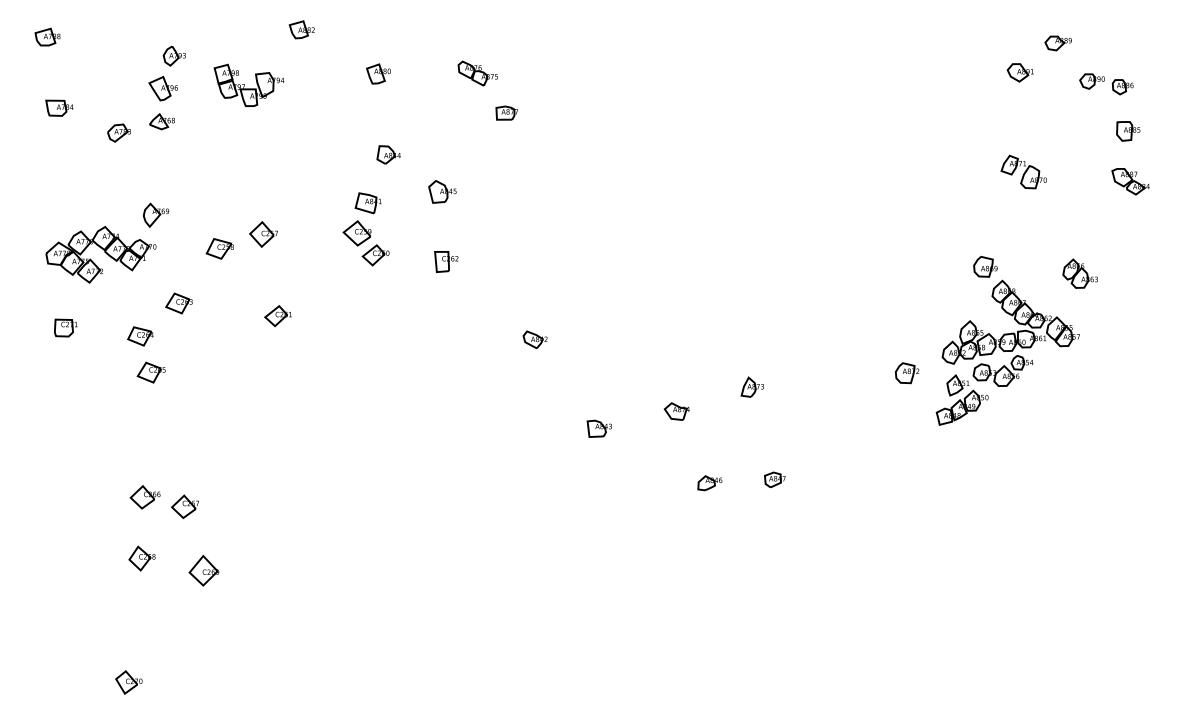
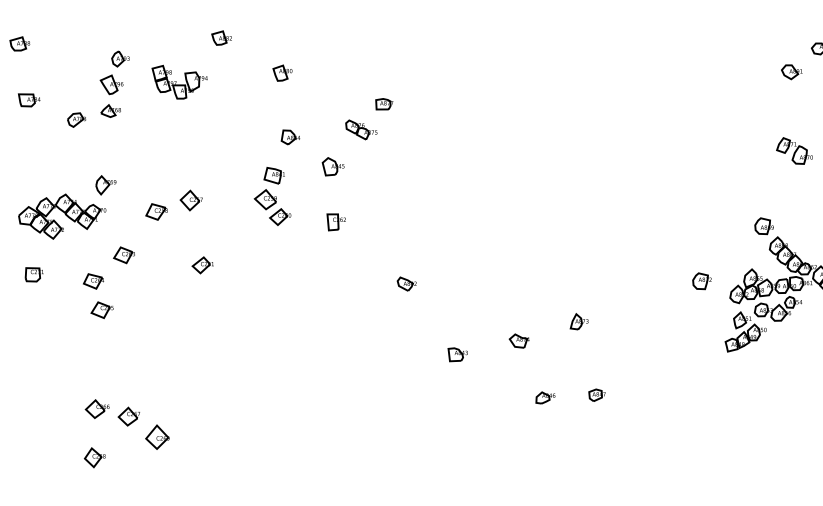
part: (477, 73) -> (361, 129), moved
part: (907, 373) -> (702, 281), moved
part: (203, 570) -> (157, 437), moved

